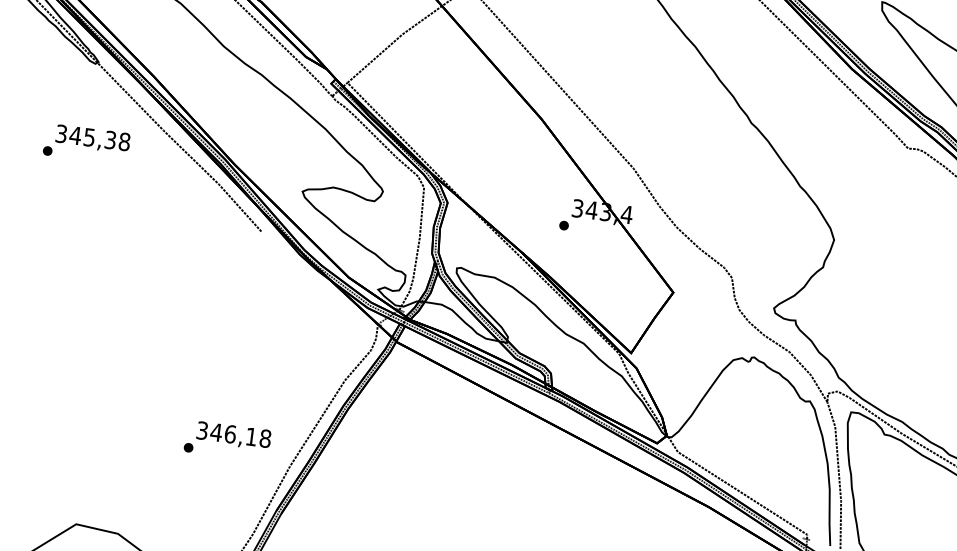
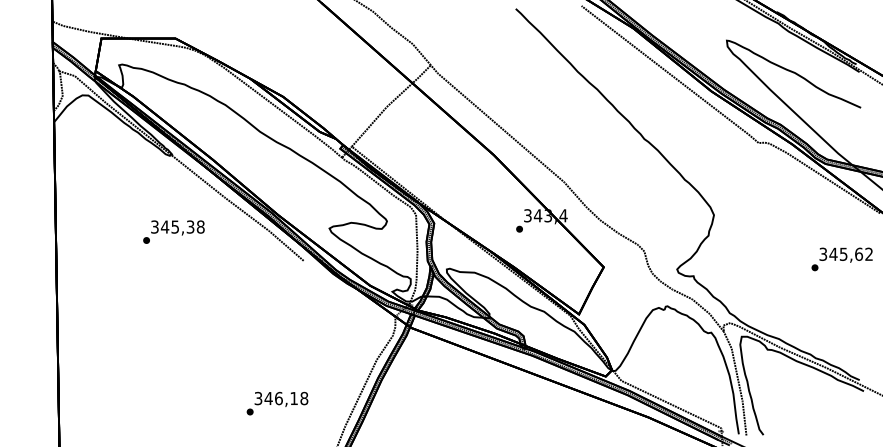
text: (86, 143) -> (173, 231), moved
text: (227, 440) -> (277, 403), moved

